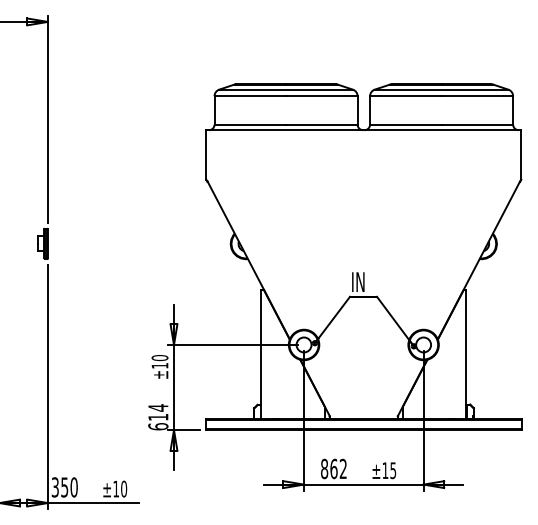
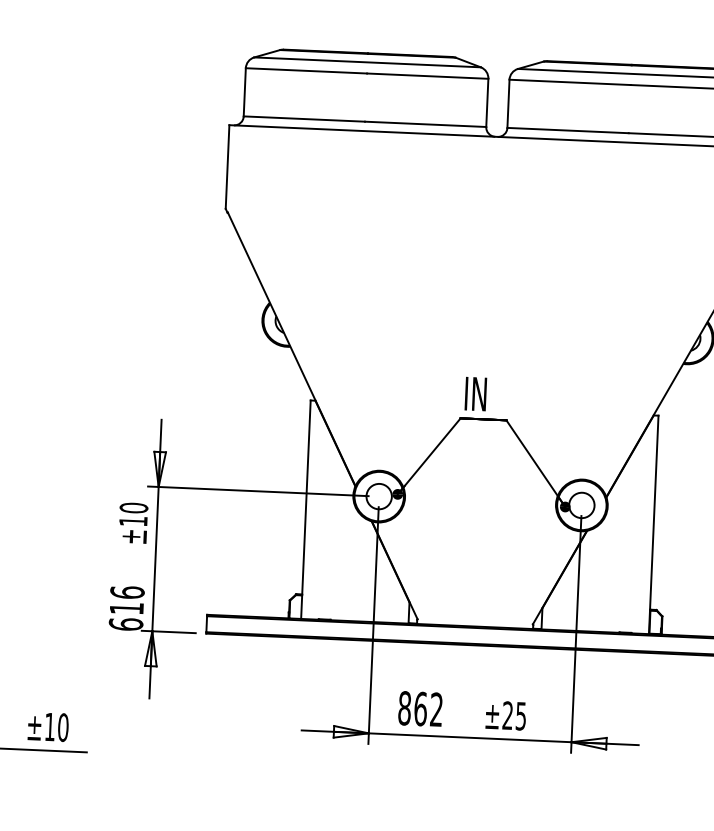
text: (158, 407) -> (127, 591), 614 -> 616
text: (385, 470) -> (507, 715), ±15 -> ±25

